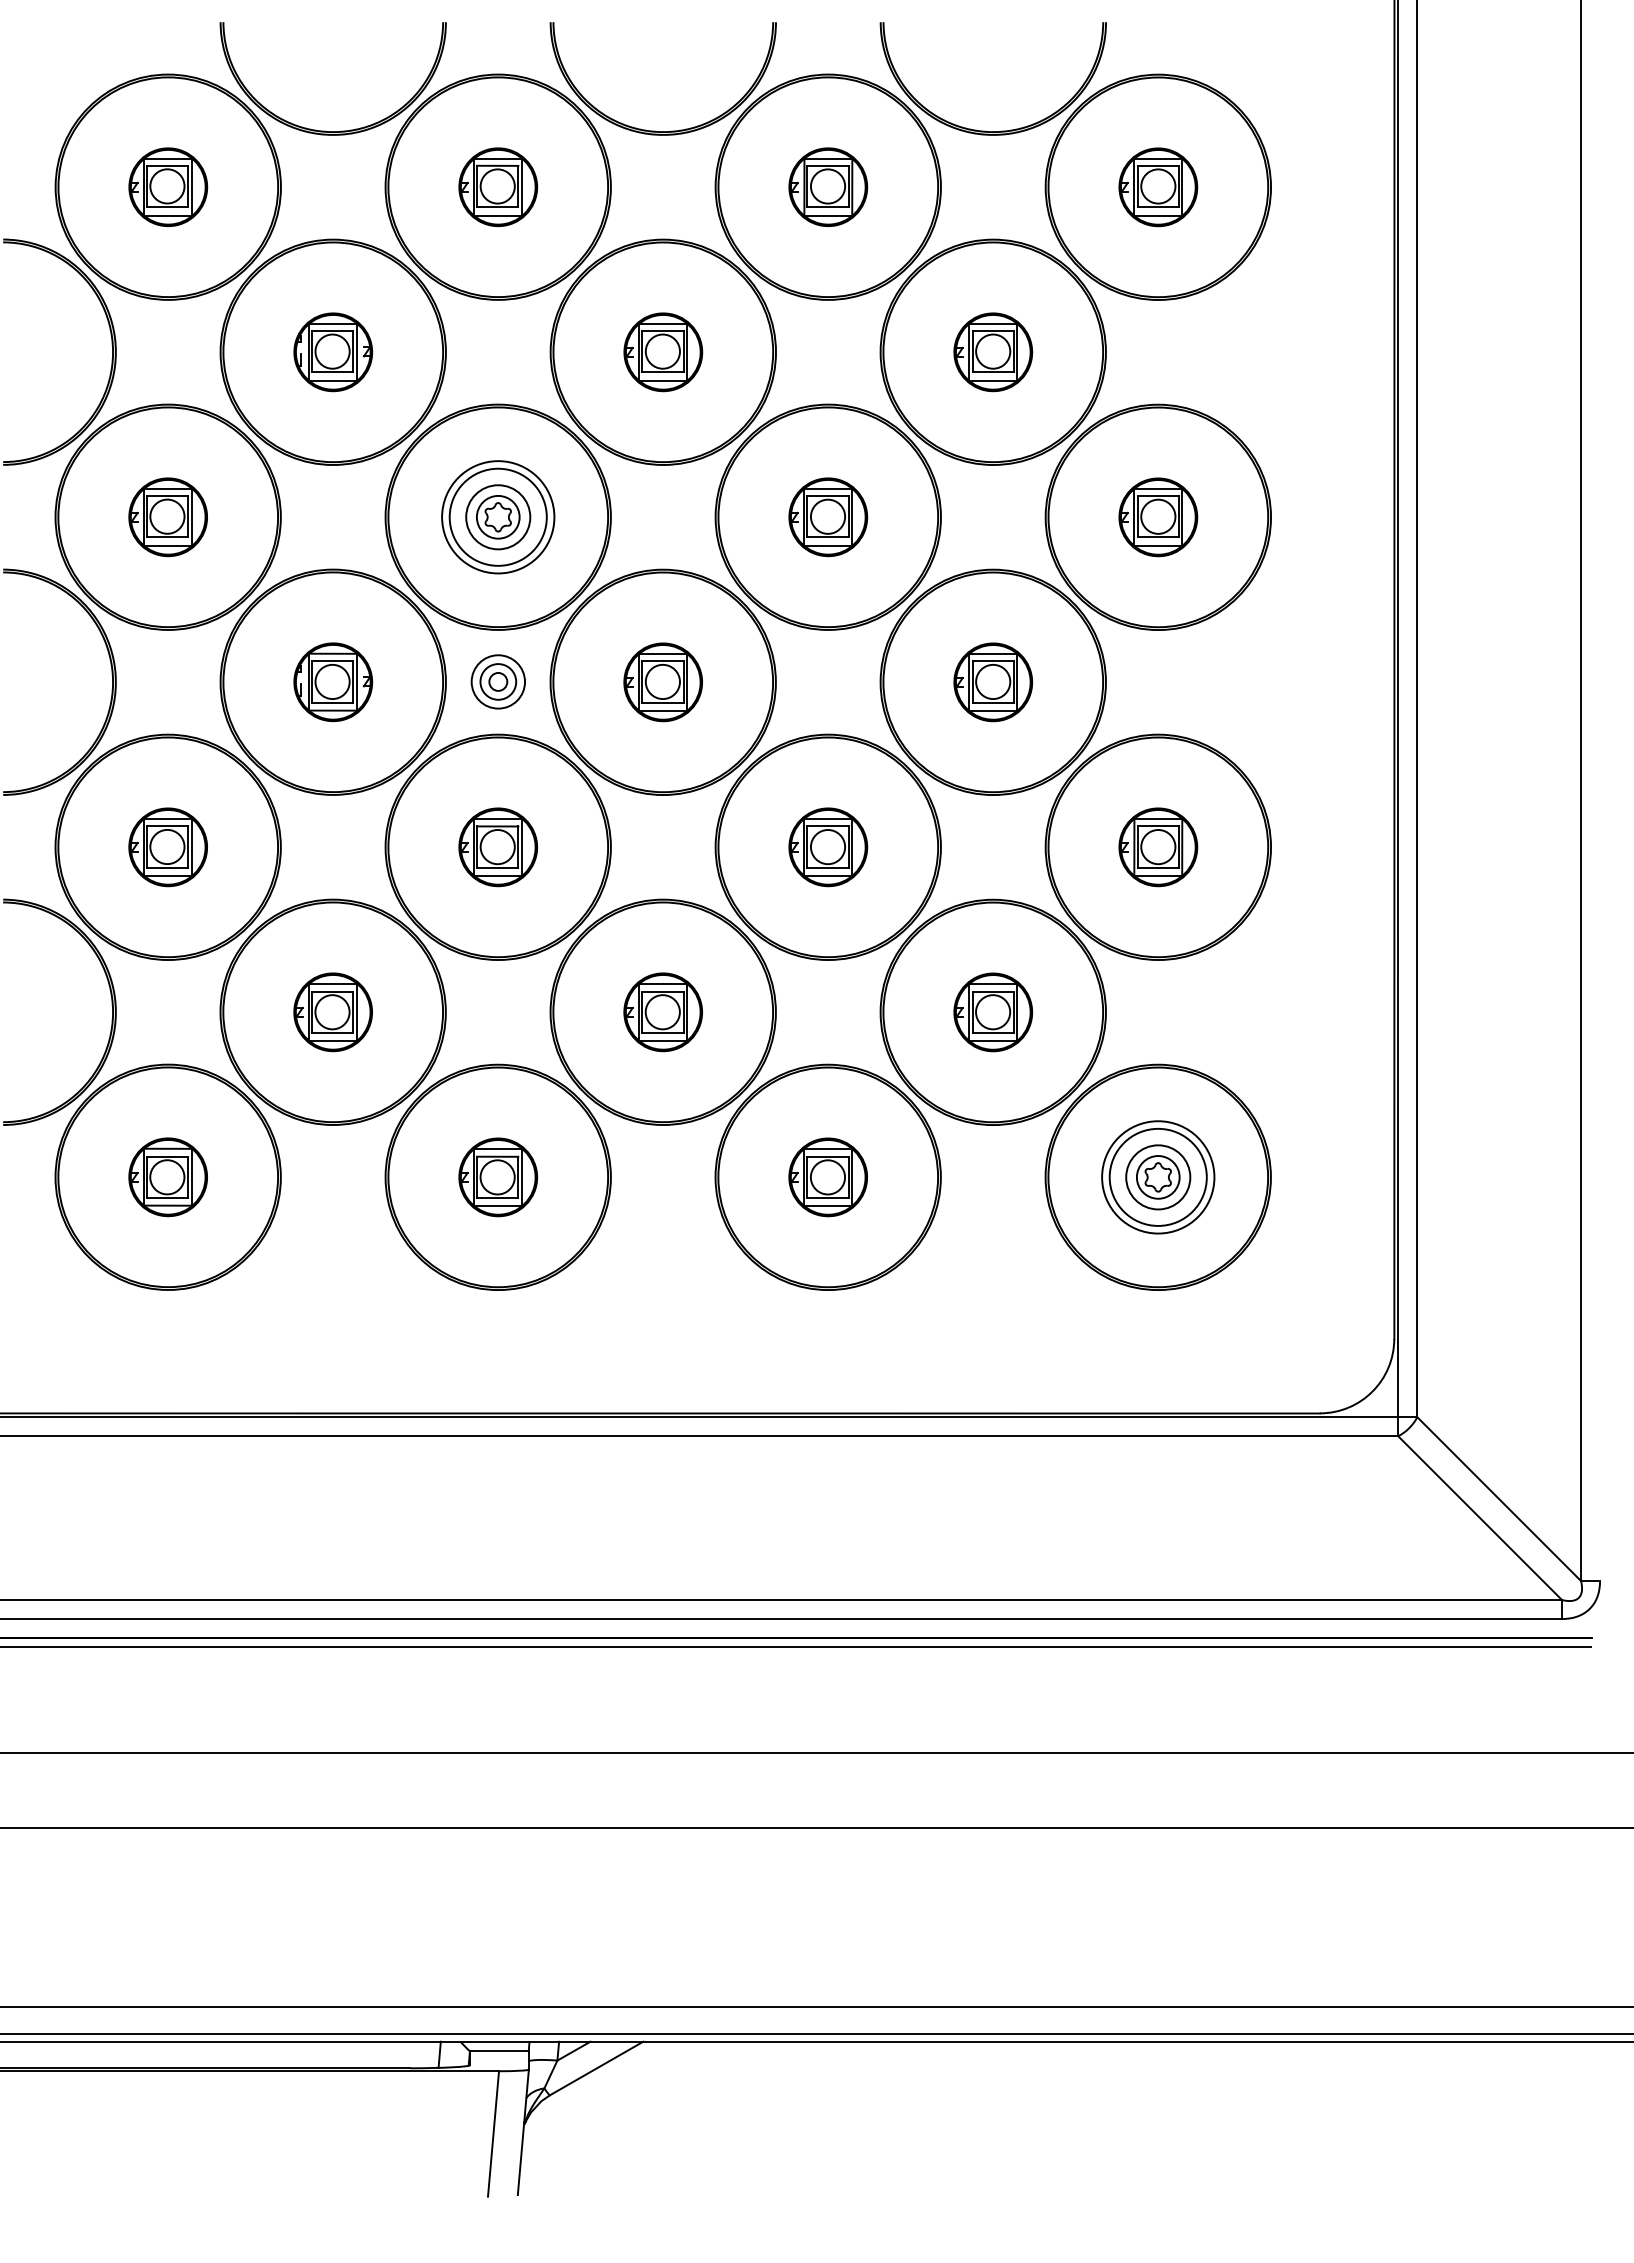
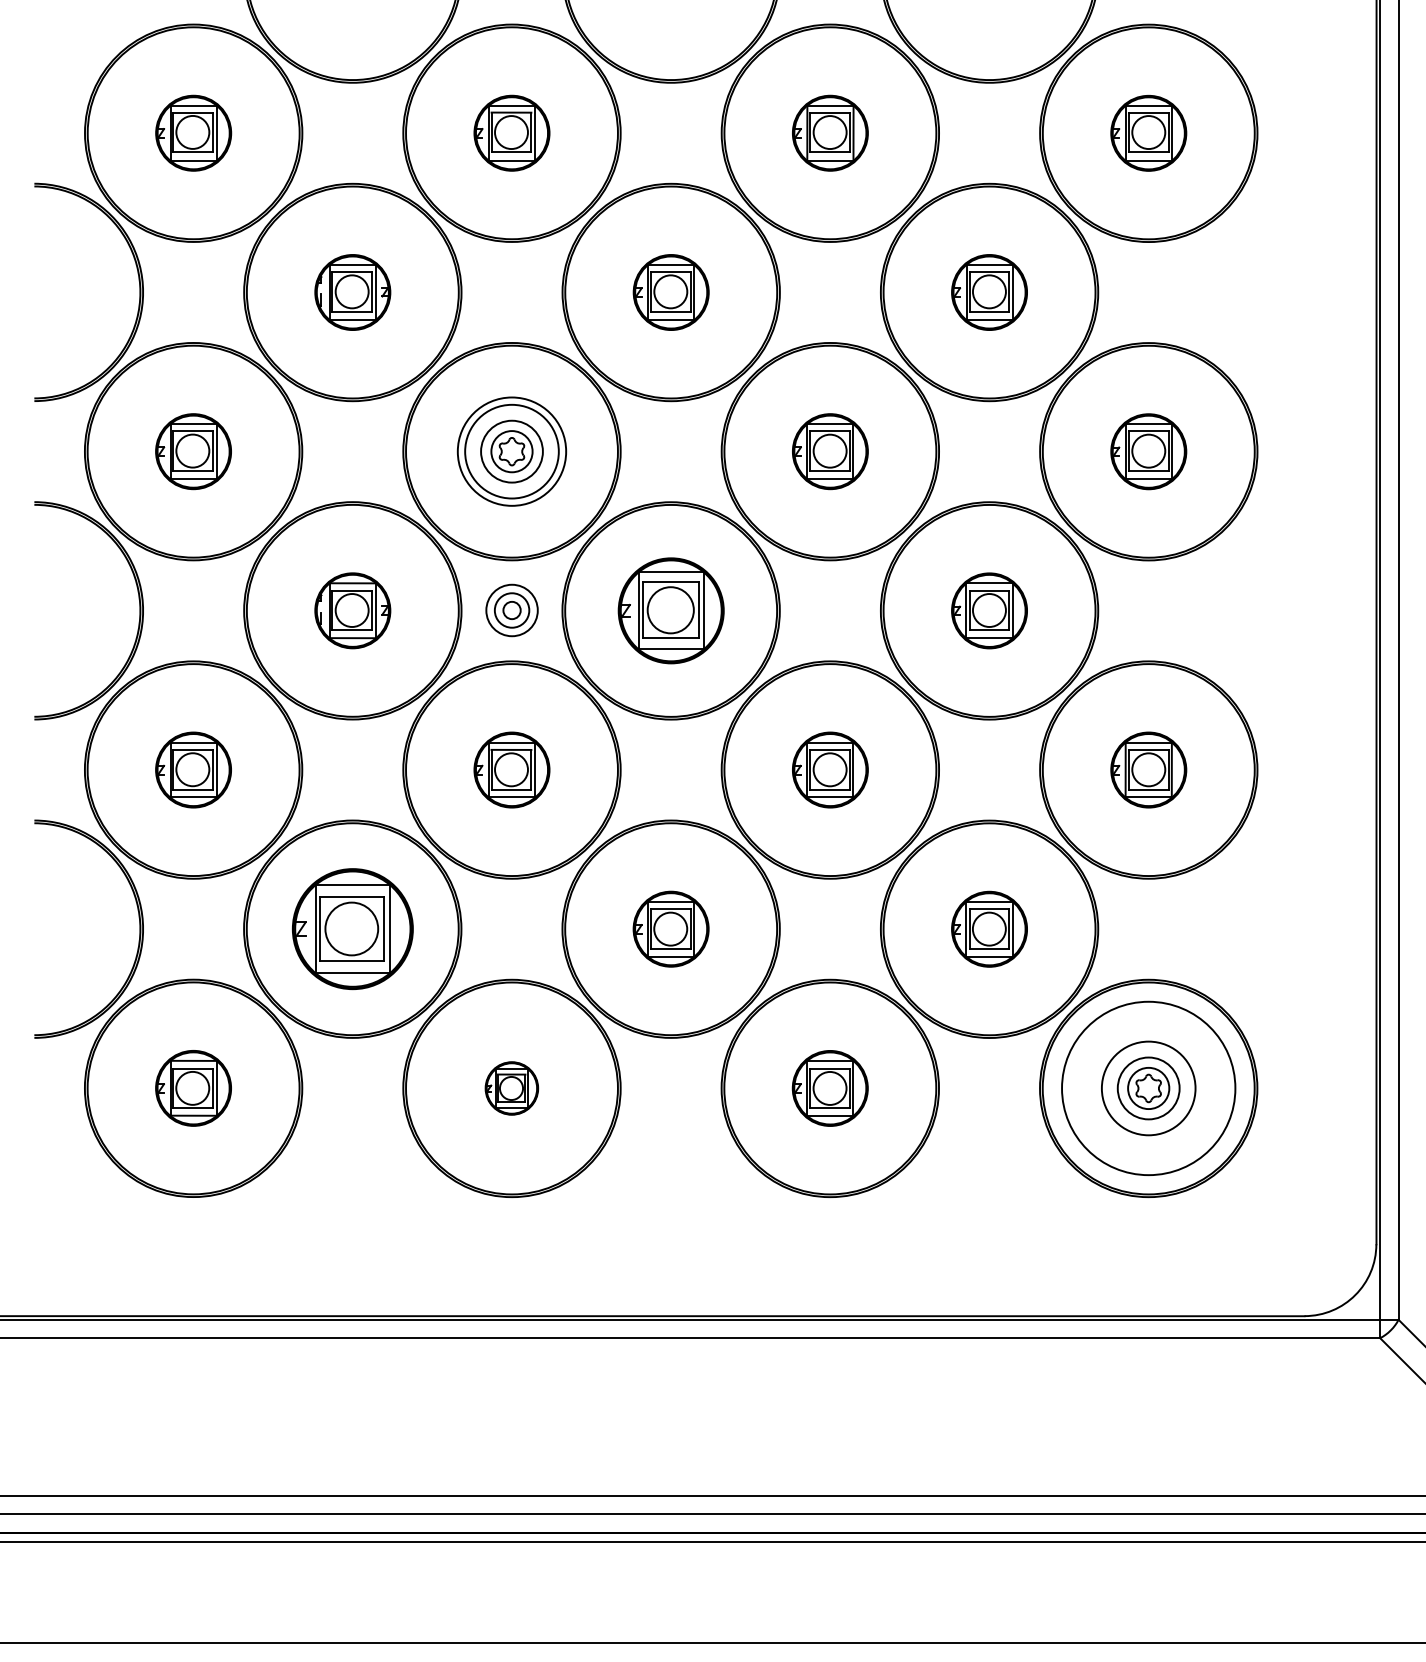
part: (662, 682) -> (670, 611), size x1.4
part: (332, 1012) -> (352, 929), size x1.6
part: (497, 1177) -> (511, 1088), size x0.7
circle: (1158, 1177) -> (1148, 1088), size x1.6

